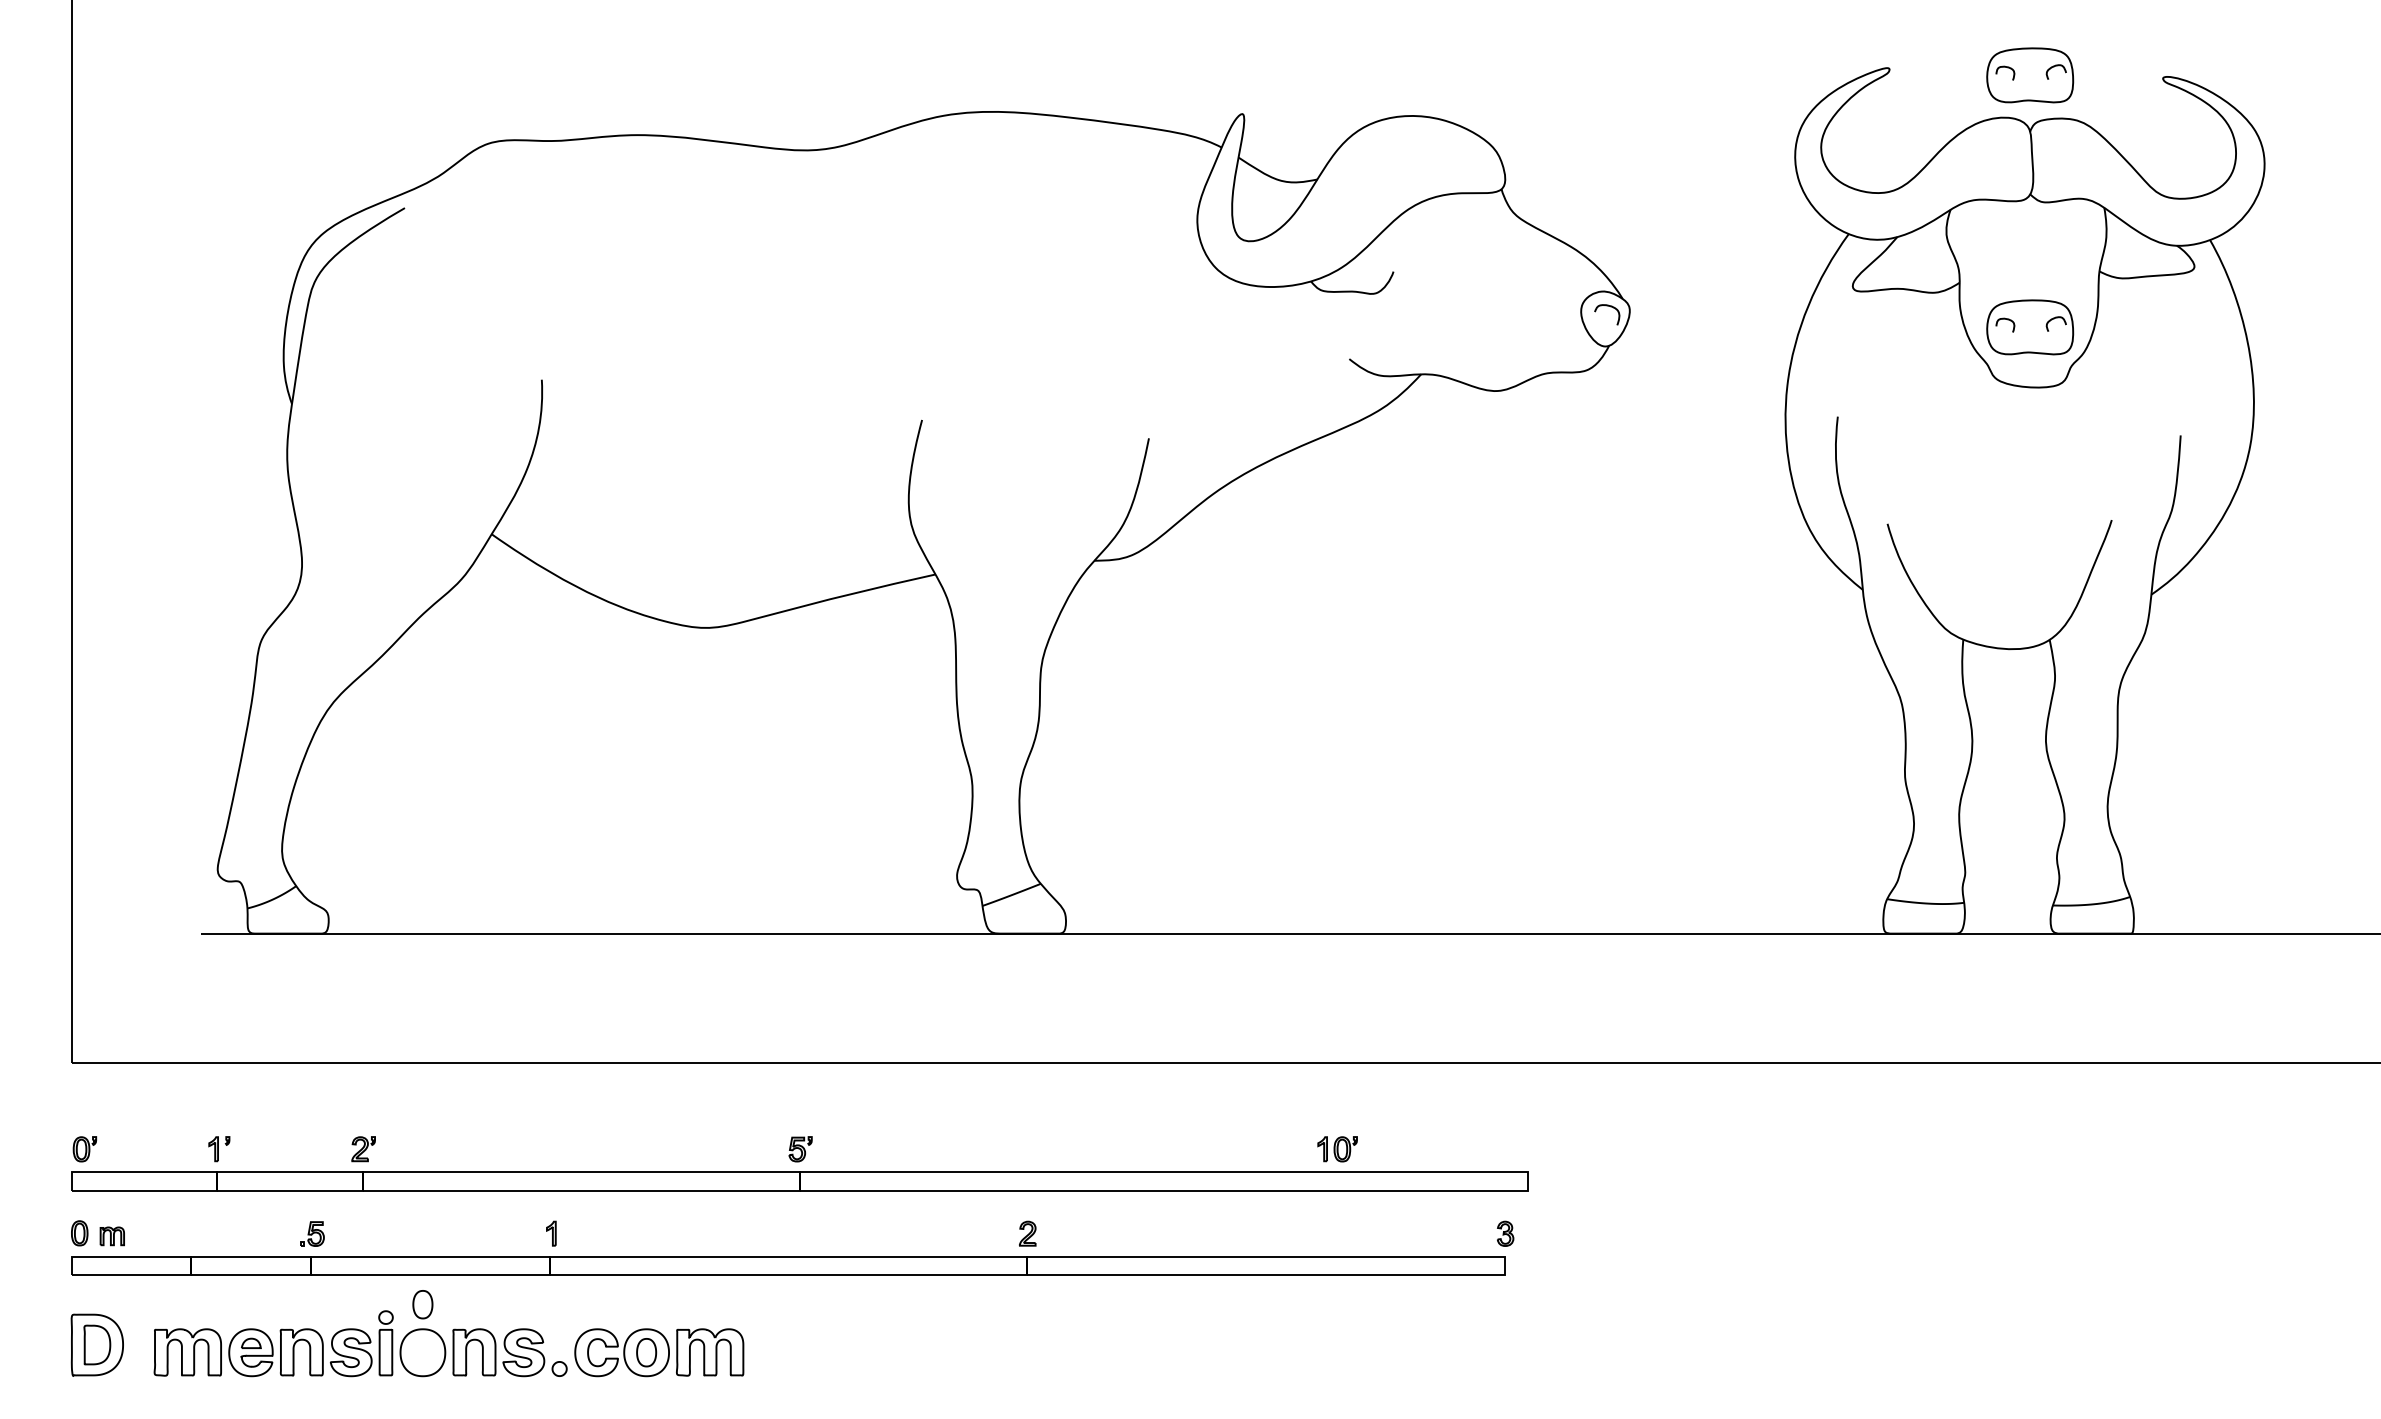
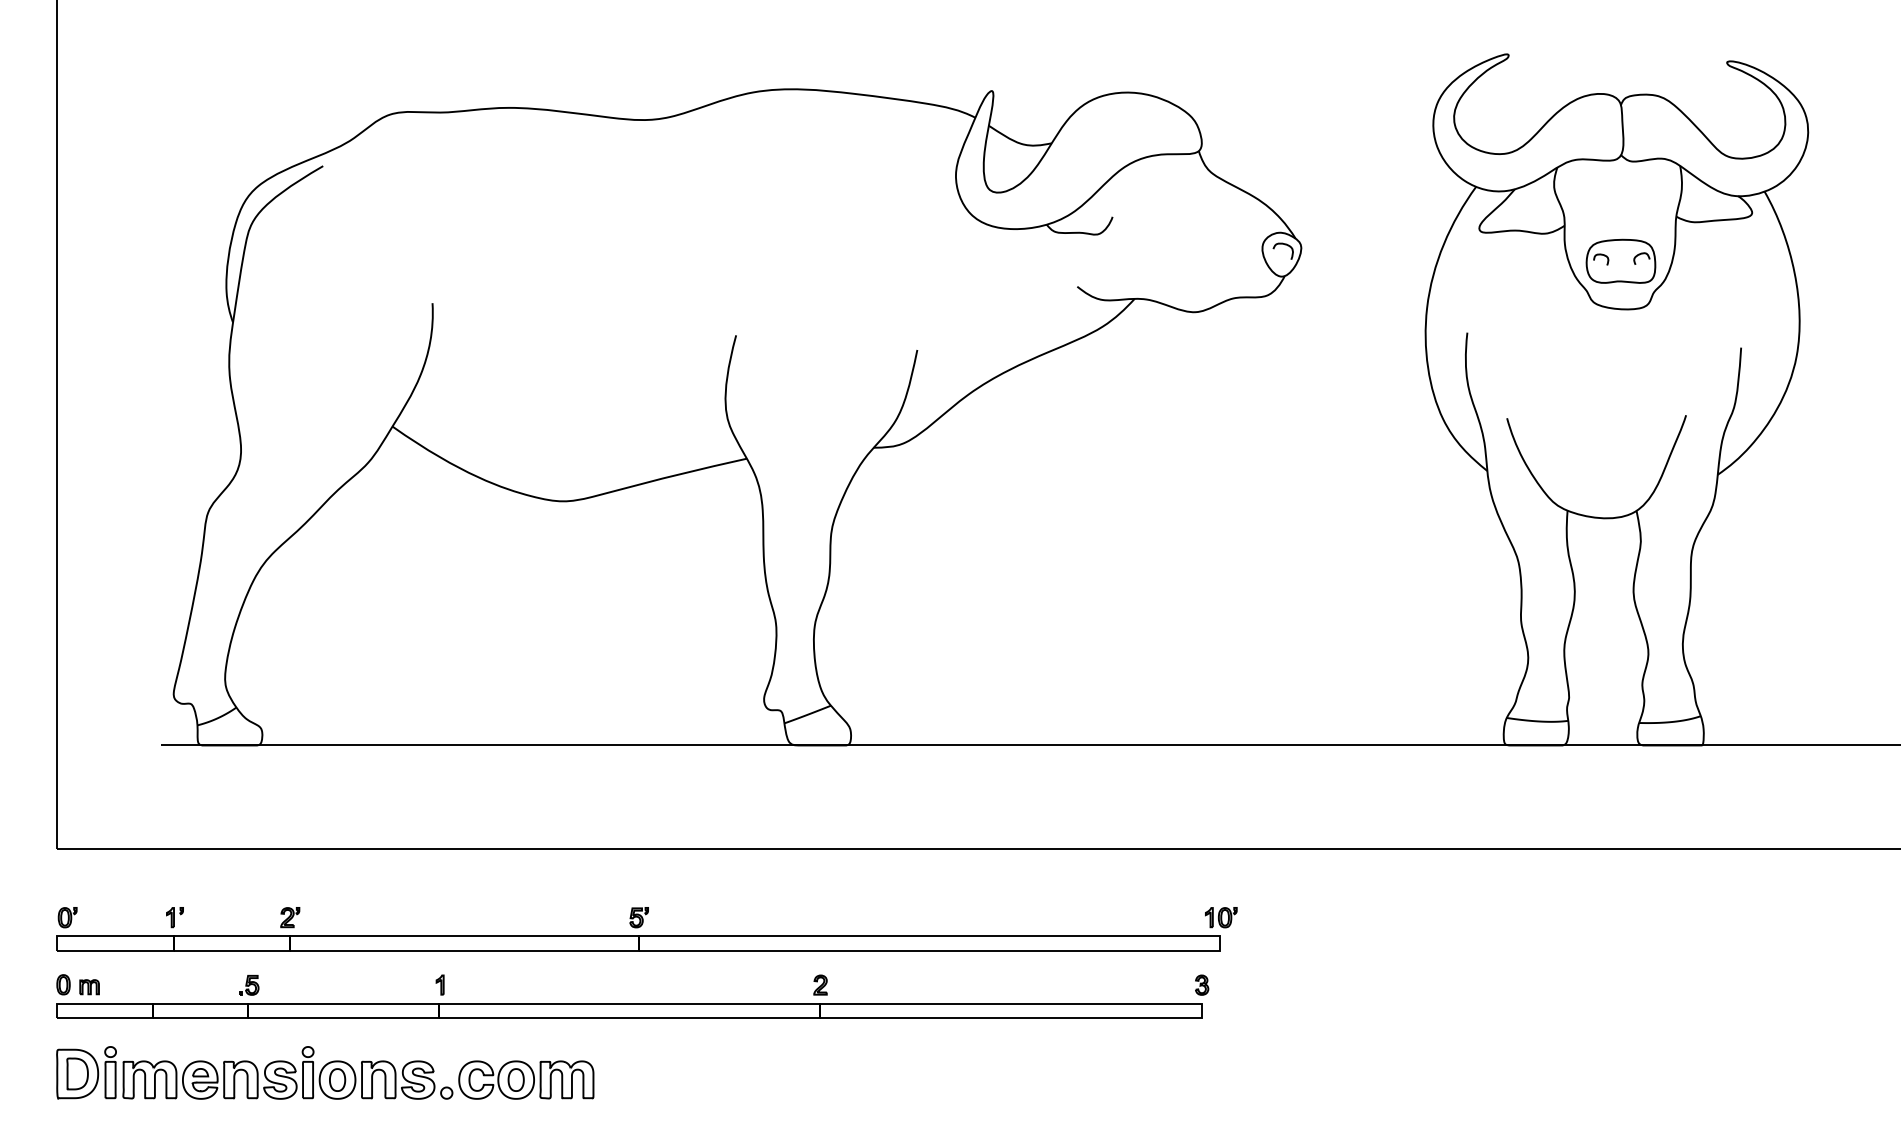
part: (2030, 75) -> (1621, 60), removed
part: (1337, 1149) -> (1221, 917), moved
part: (422, 1304) -> (337, 1079), moved
part: (138, 1343) -> (110, 1072), added

